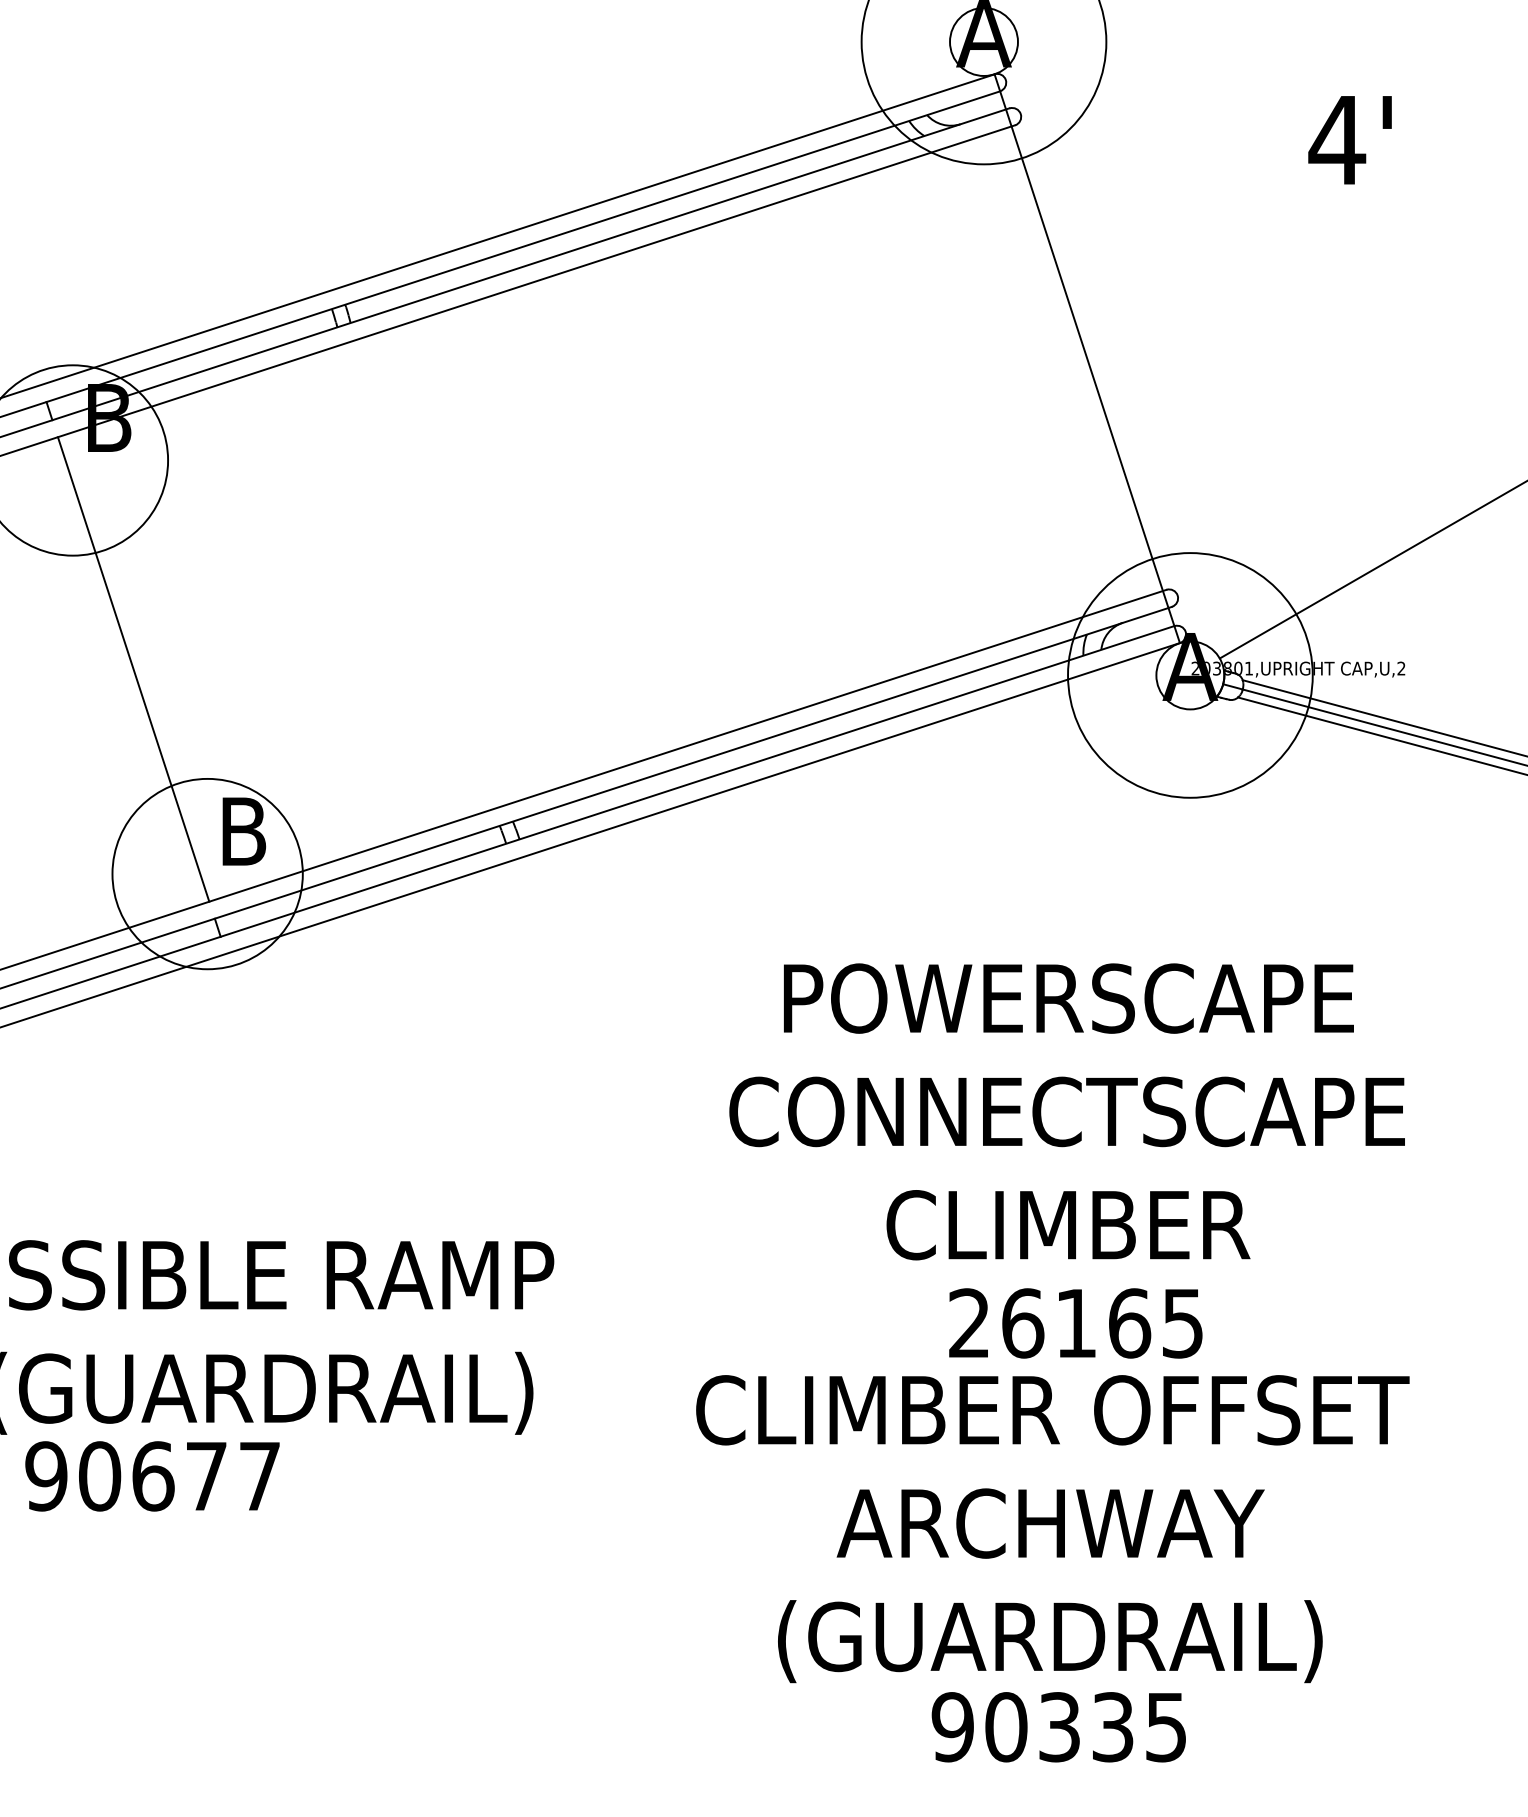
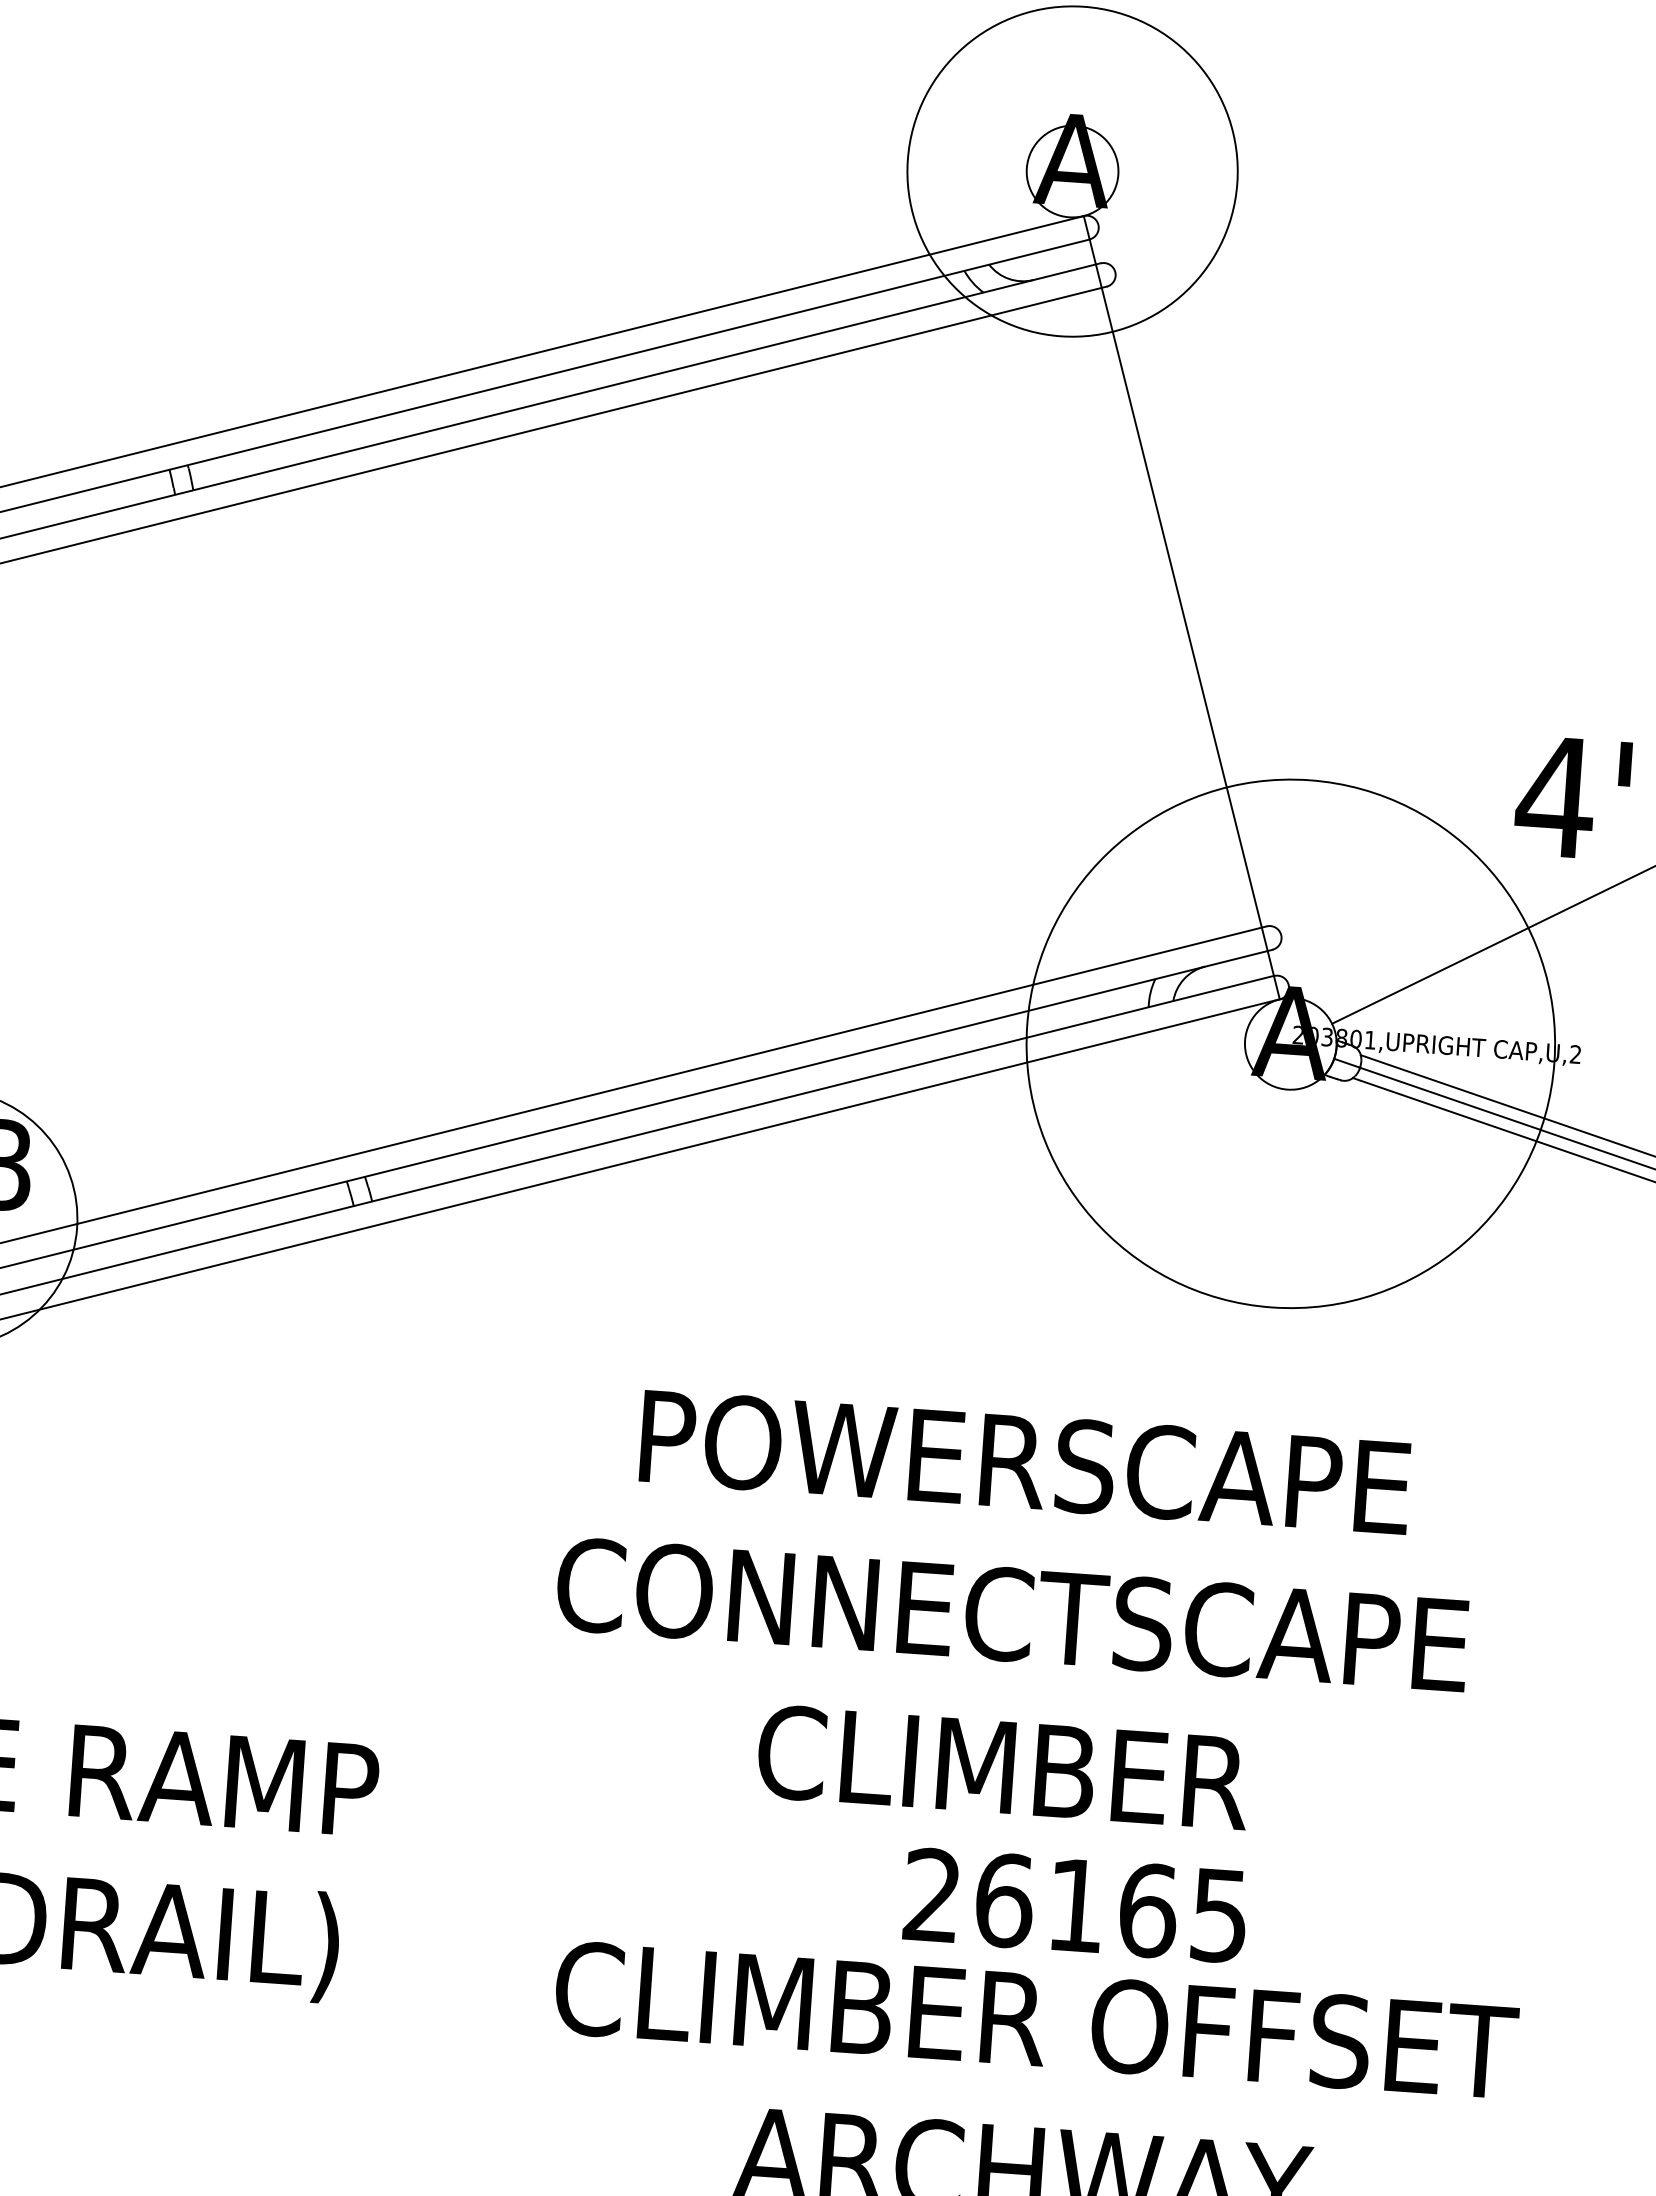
text: (1349, 140) -> (1571, 798), moved
circle: (1190, 675) -> (1290, 1043), size x1.6
text: (1066, 1111) -> (1011, 1614), moved

